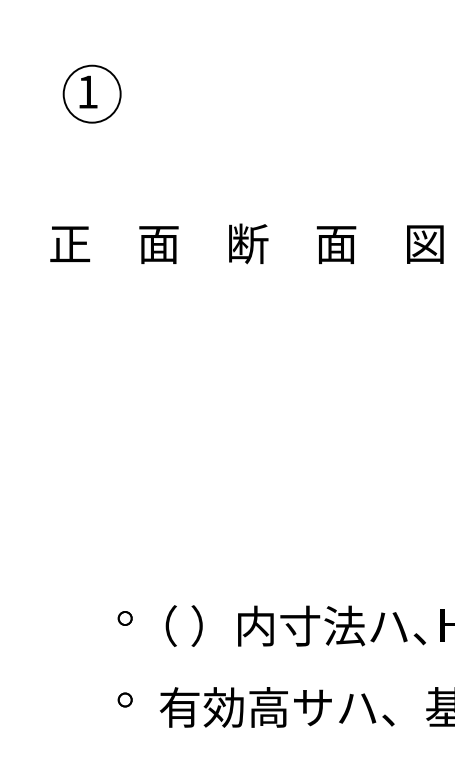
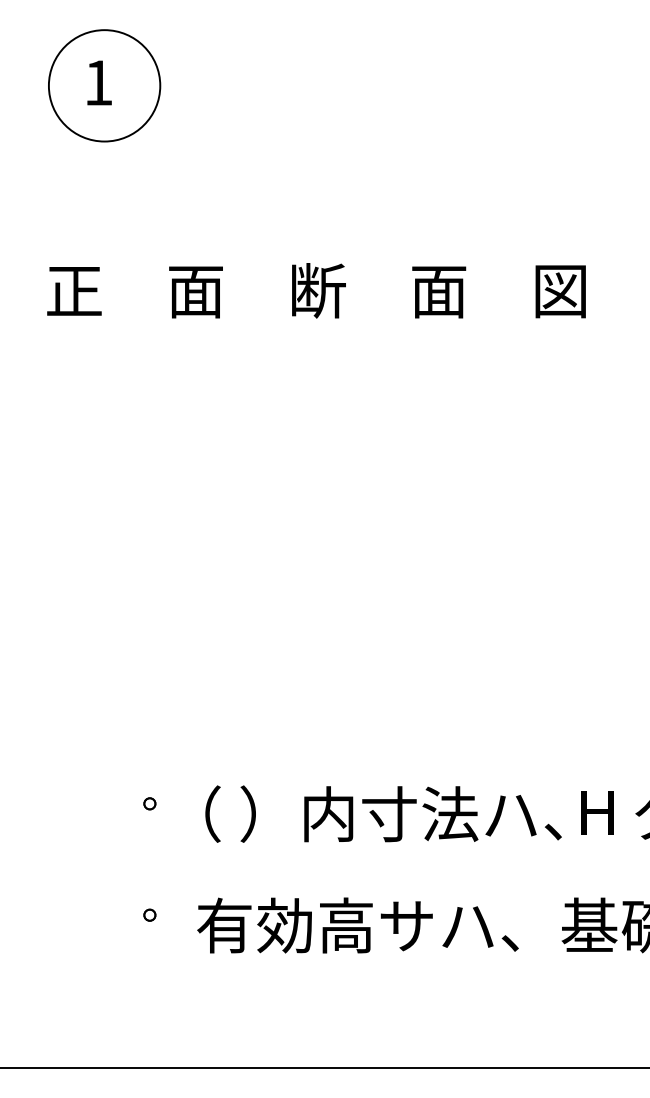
circle: (92, 93) -> (104, 85), size x1.43
circle: (124, 618) -> (149, 803), size x0.62
circle: (124, 699) -> (149, 914), size x0.62

